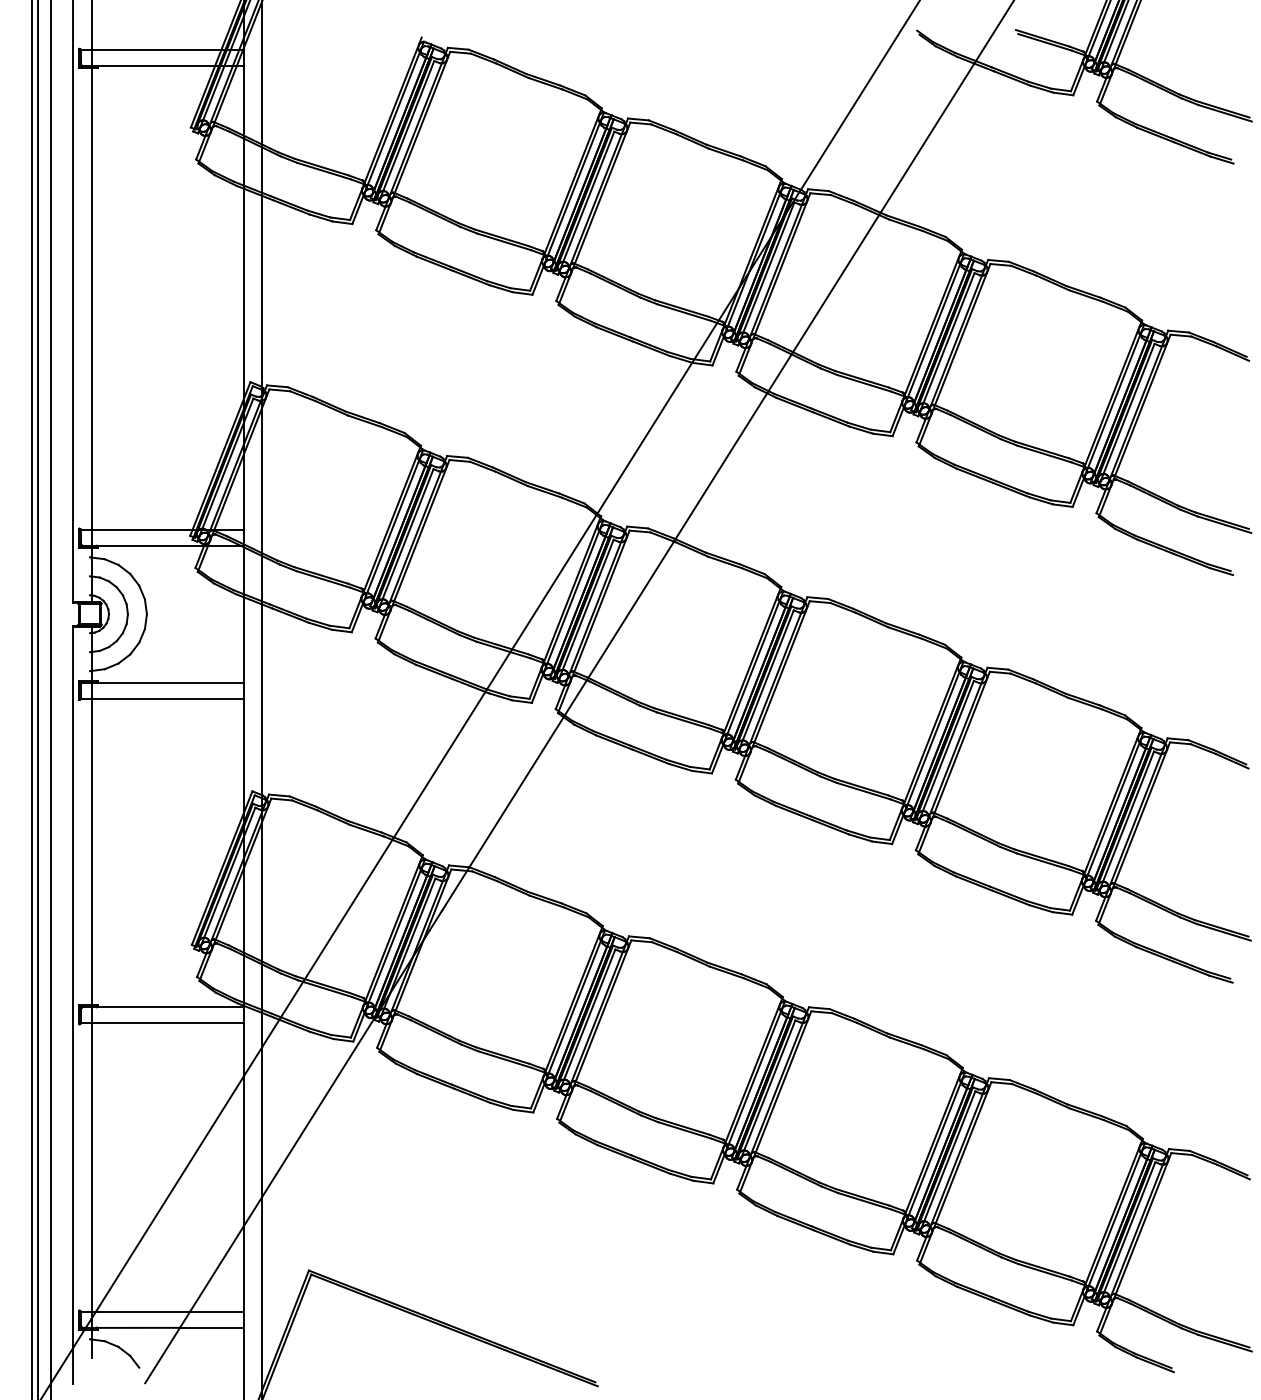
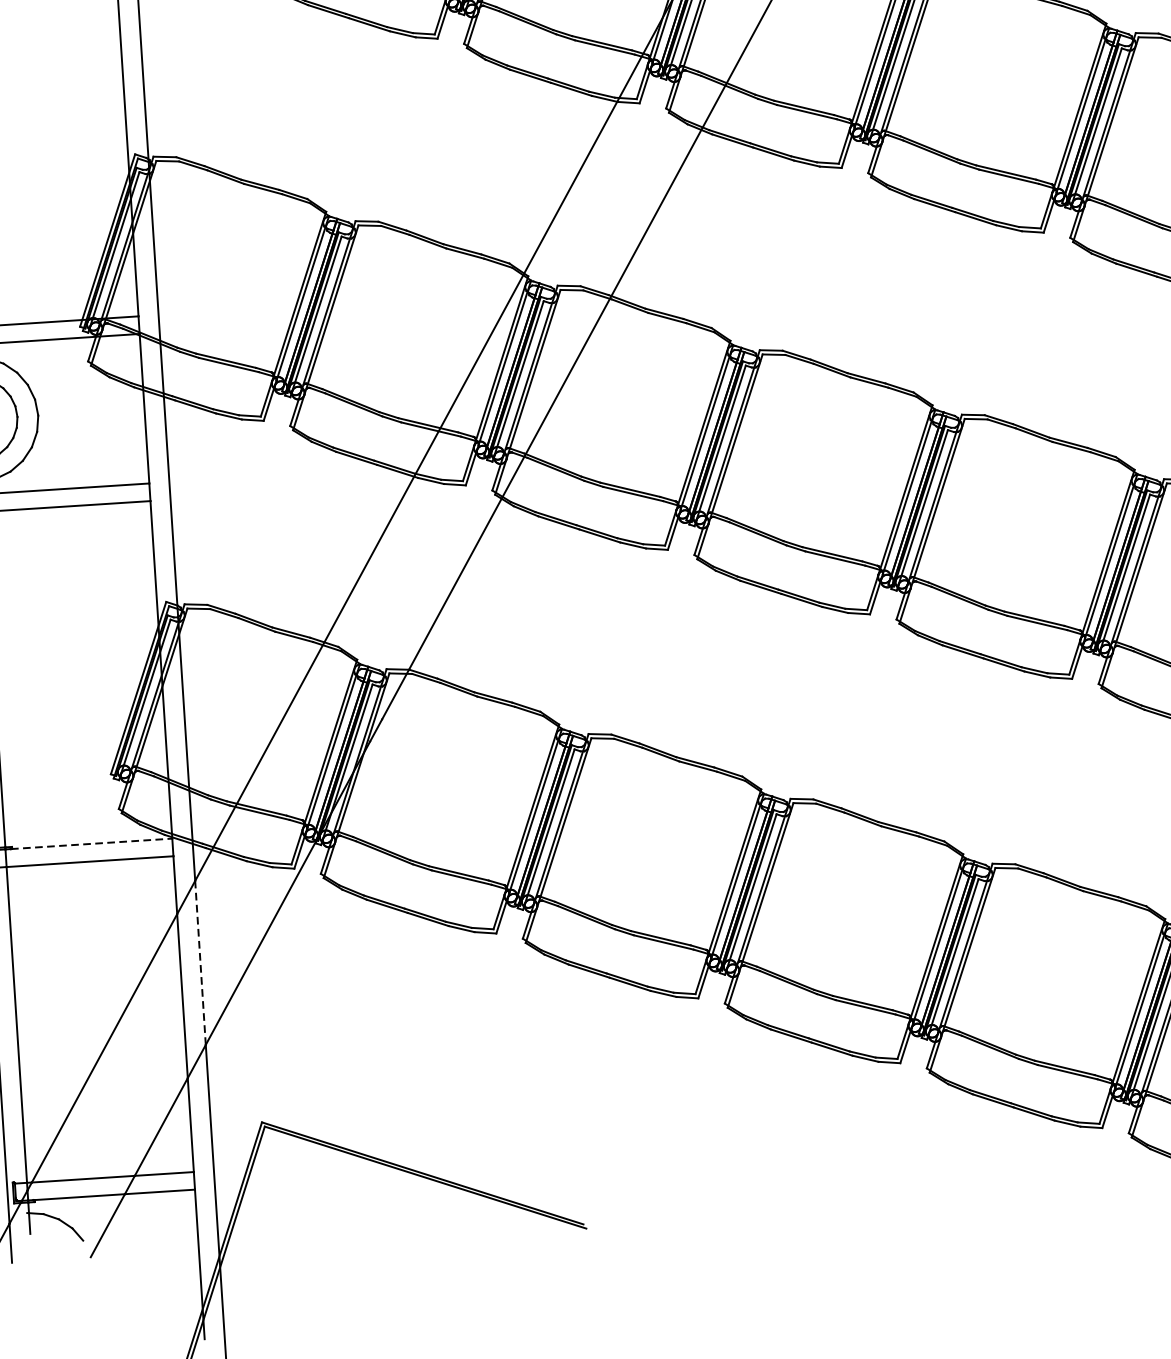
line: (170, 1007) -> (91, 844), solid -> dashed
line: (262, 1121) -> (200, 962), solid -> dashed

